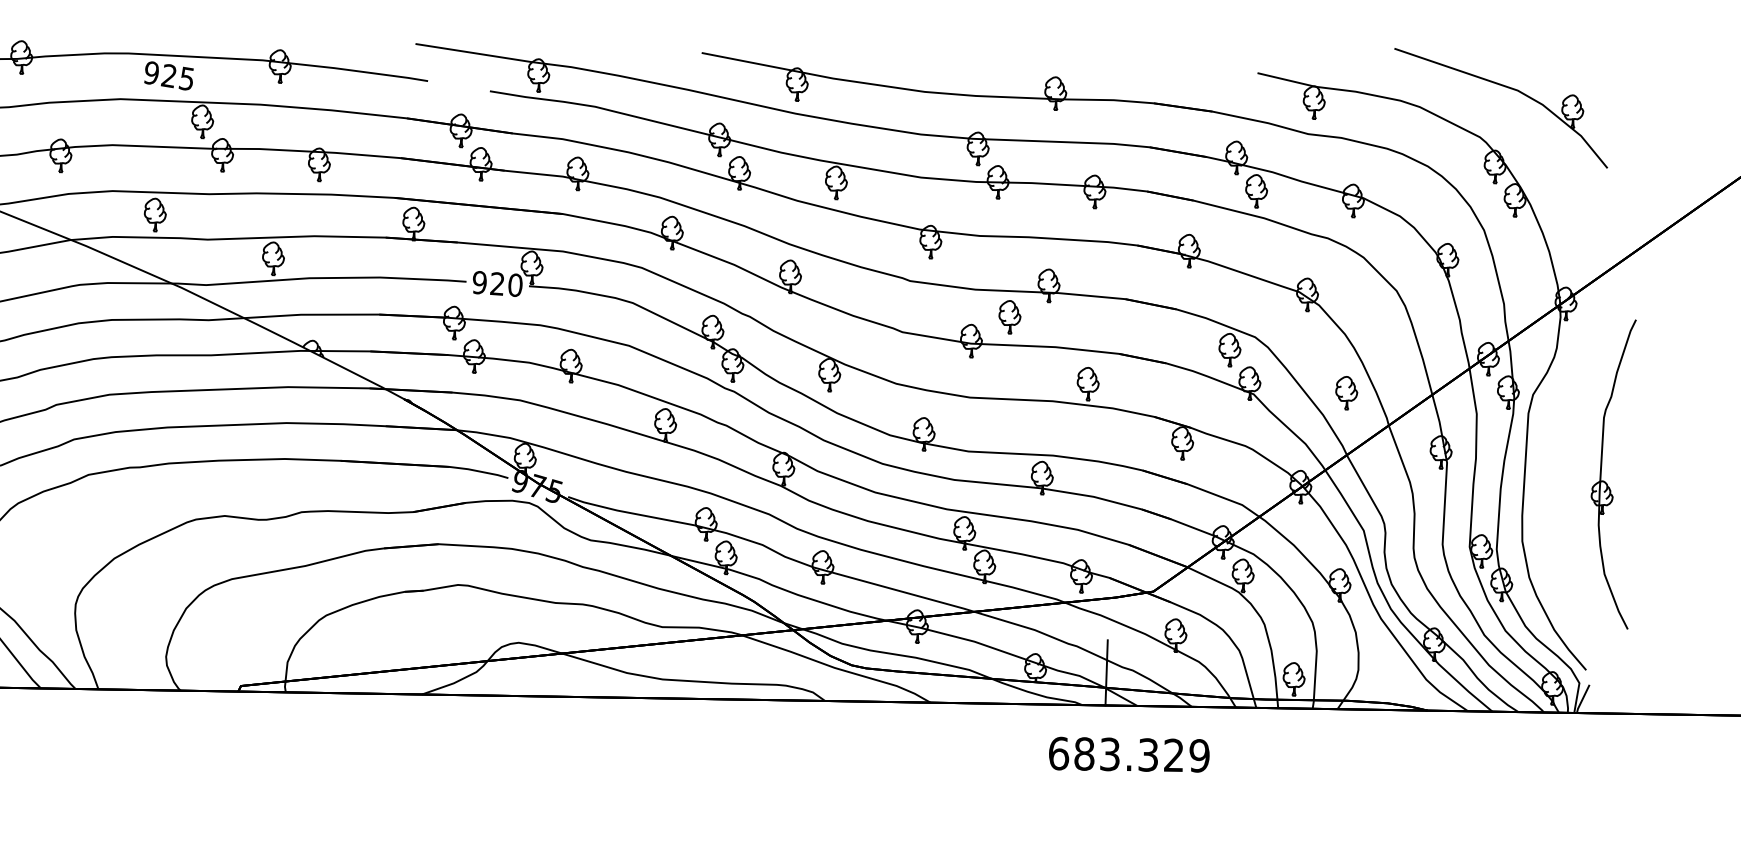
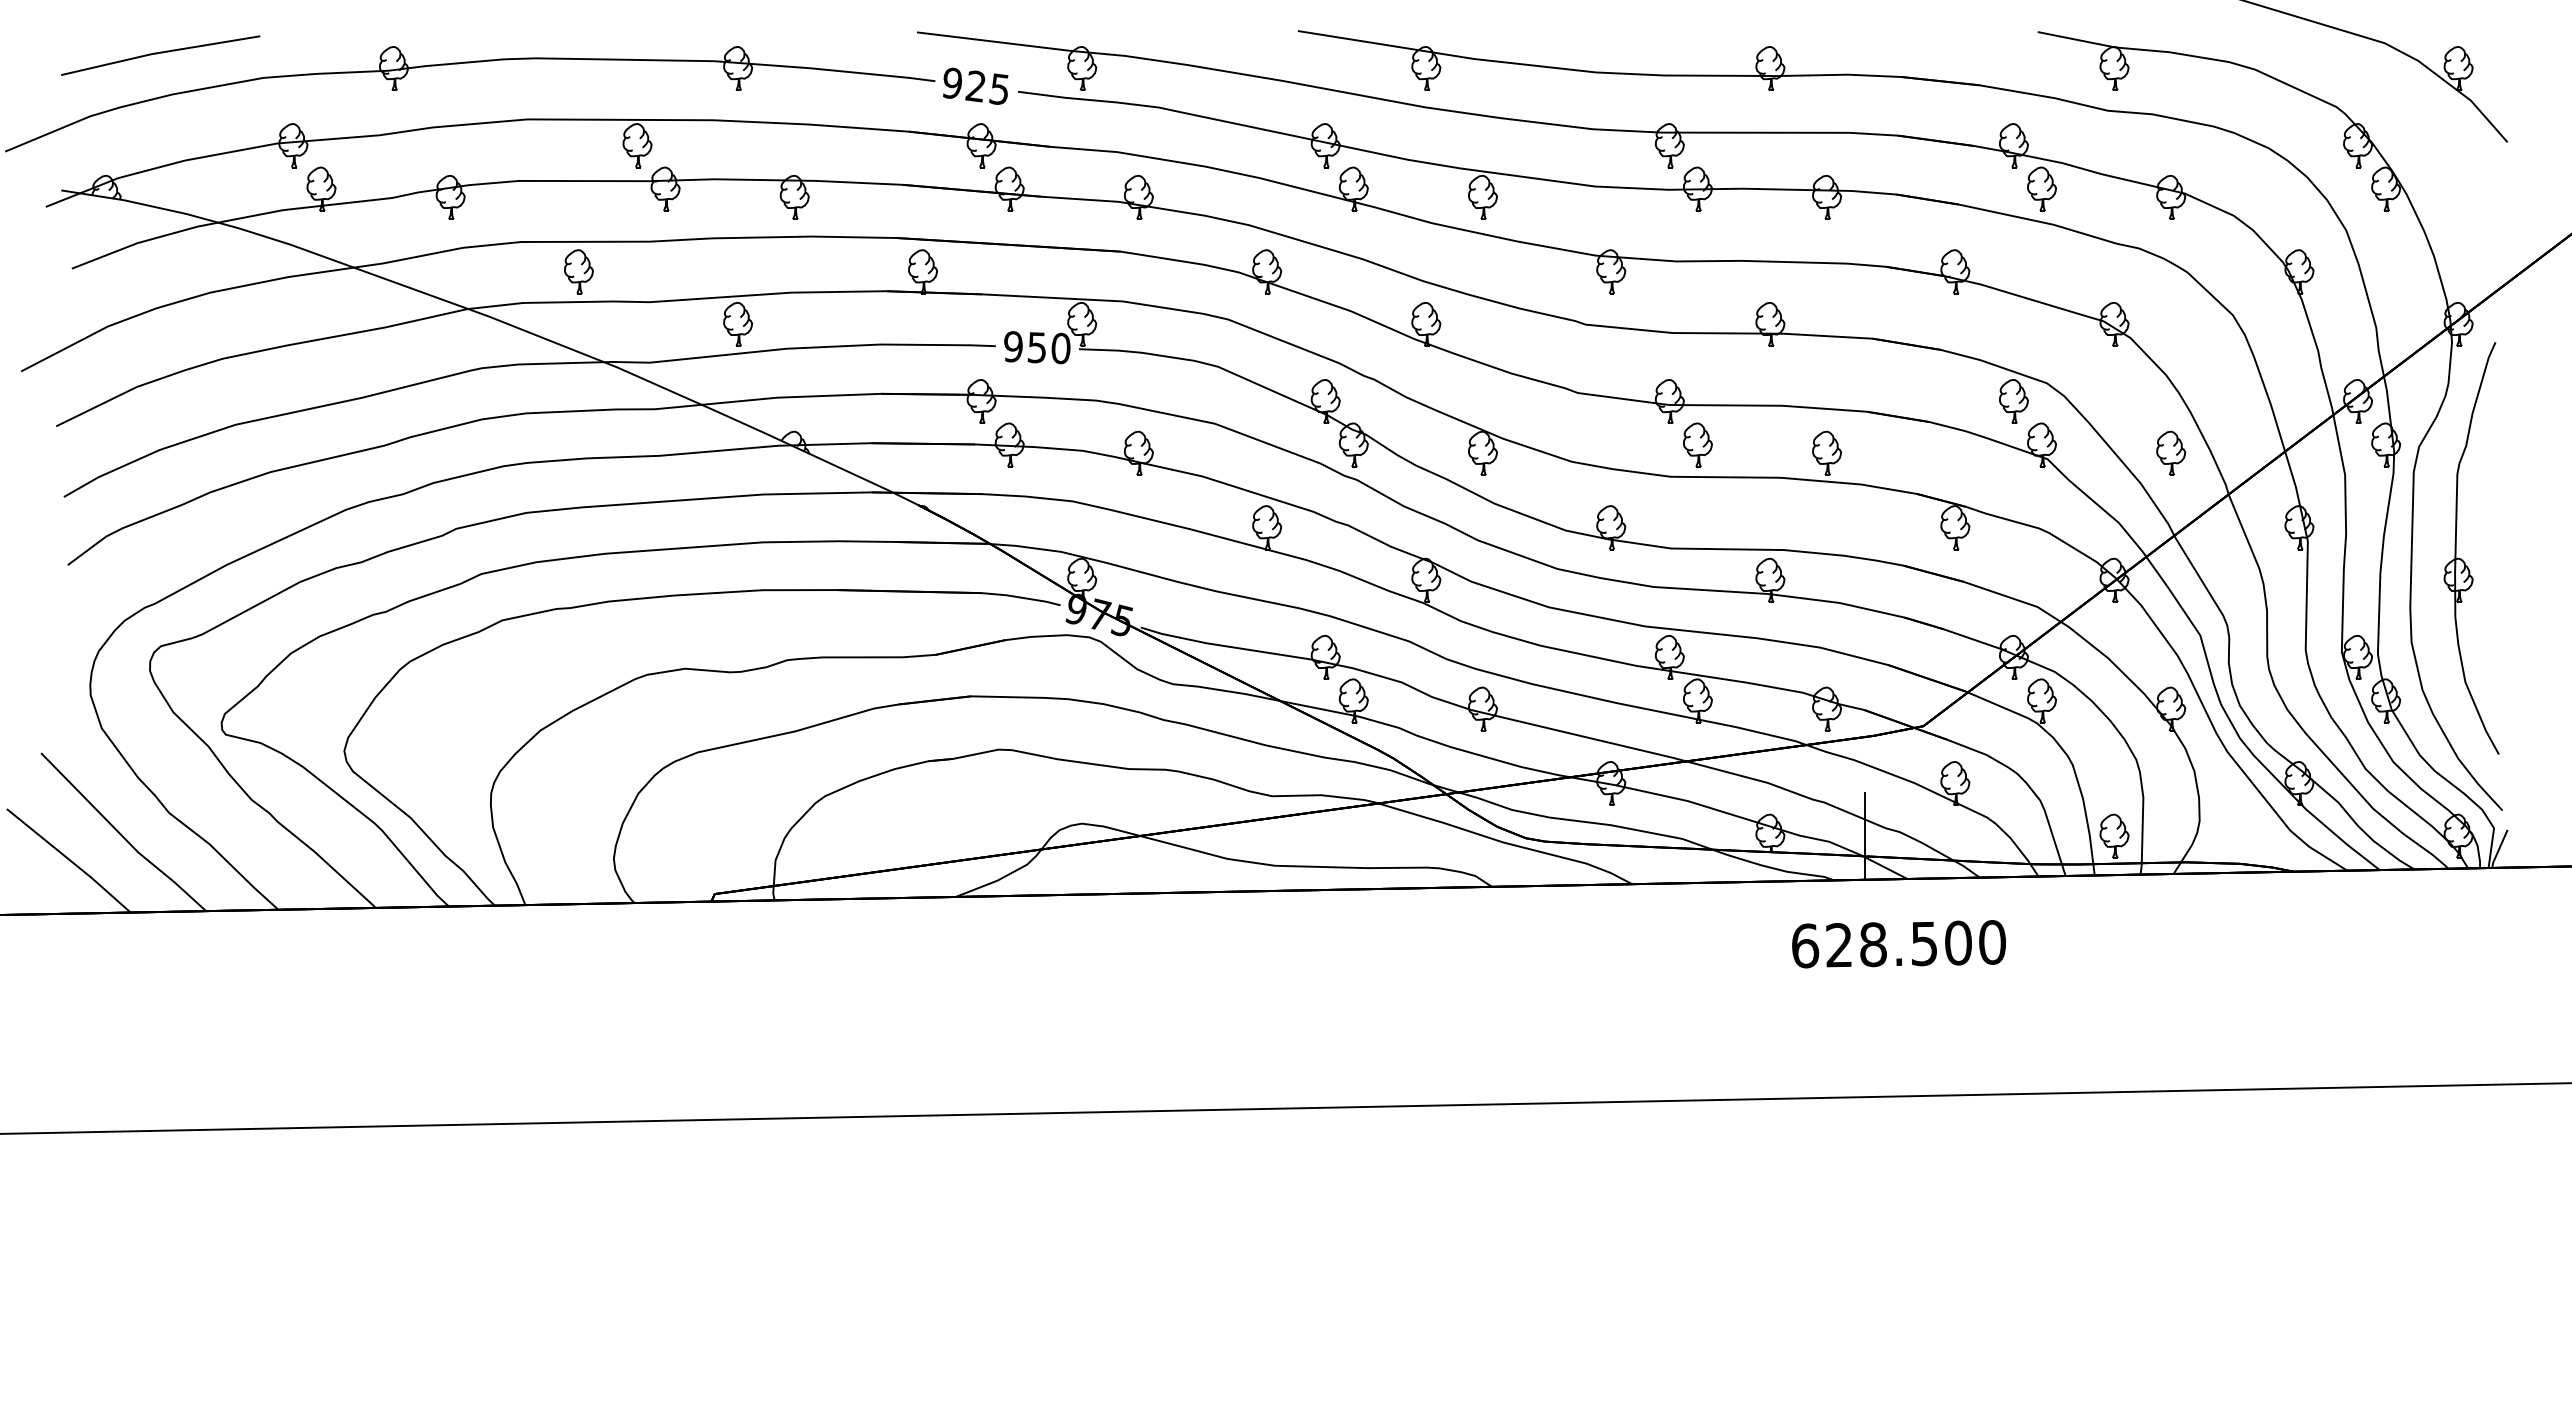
text: (168, 75) -> (975, 85), moved
text: (497, 283) -> (1036, 347), 920 -> 950
part: (1009, 316) -> (1697, 444), moved
part: (1604, 481) -> (2461, 558), moved
text: (1141, 754) -> (1915, 943), 683.329 -> 628.500

